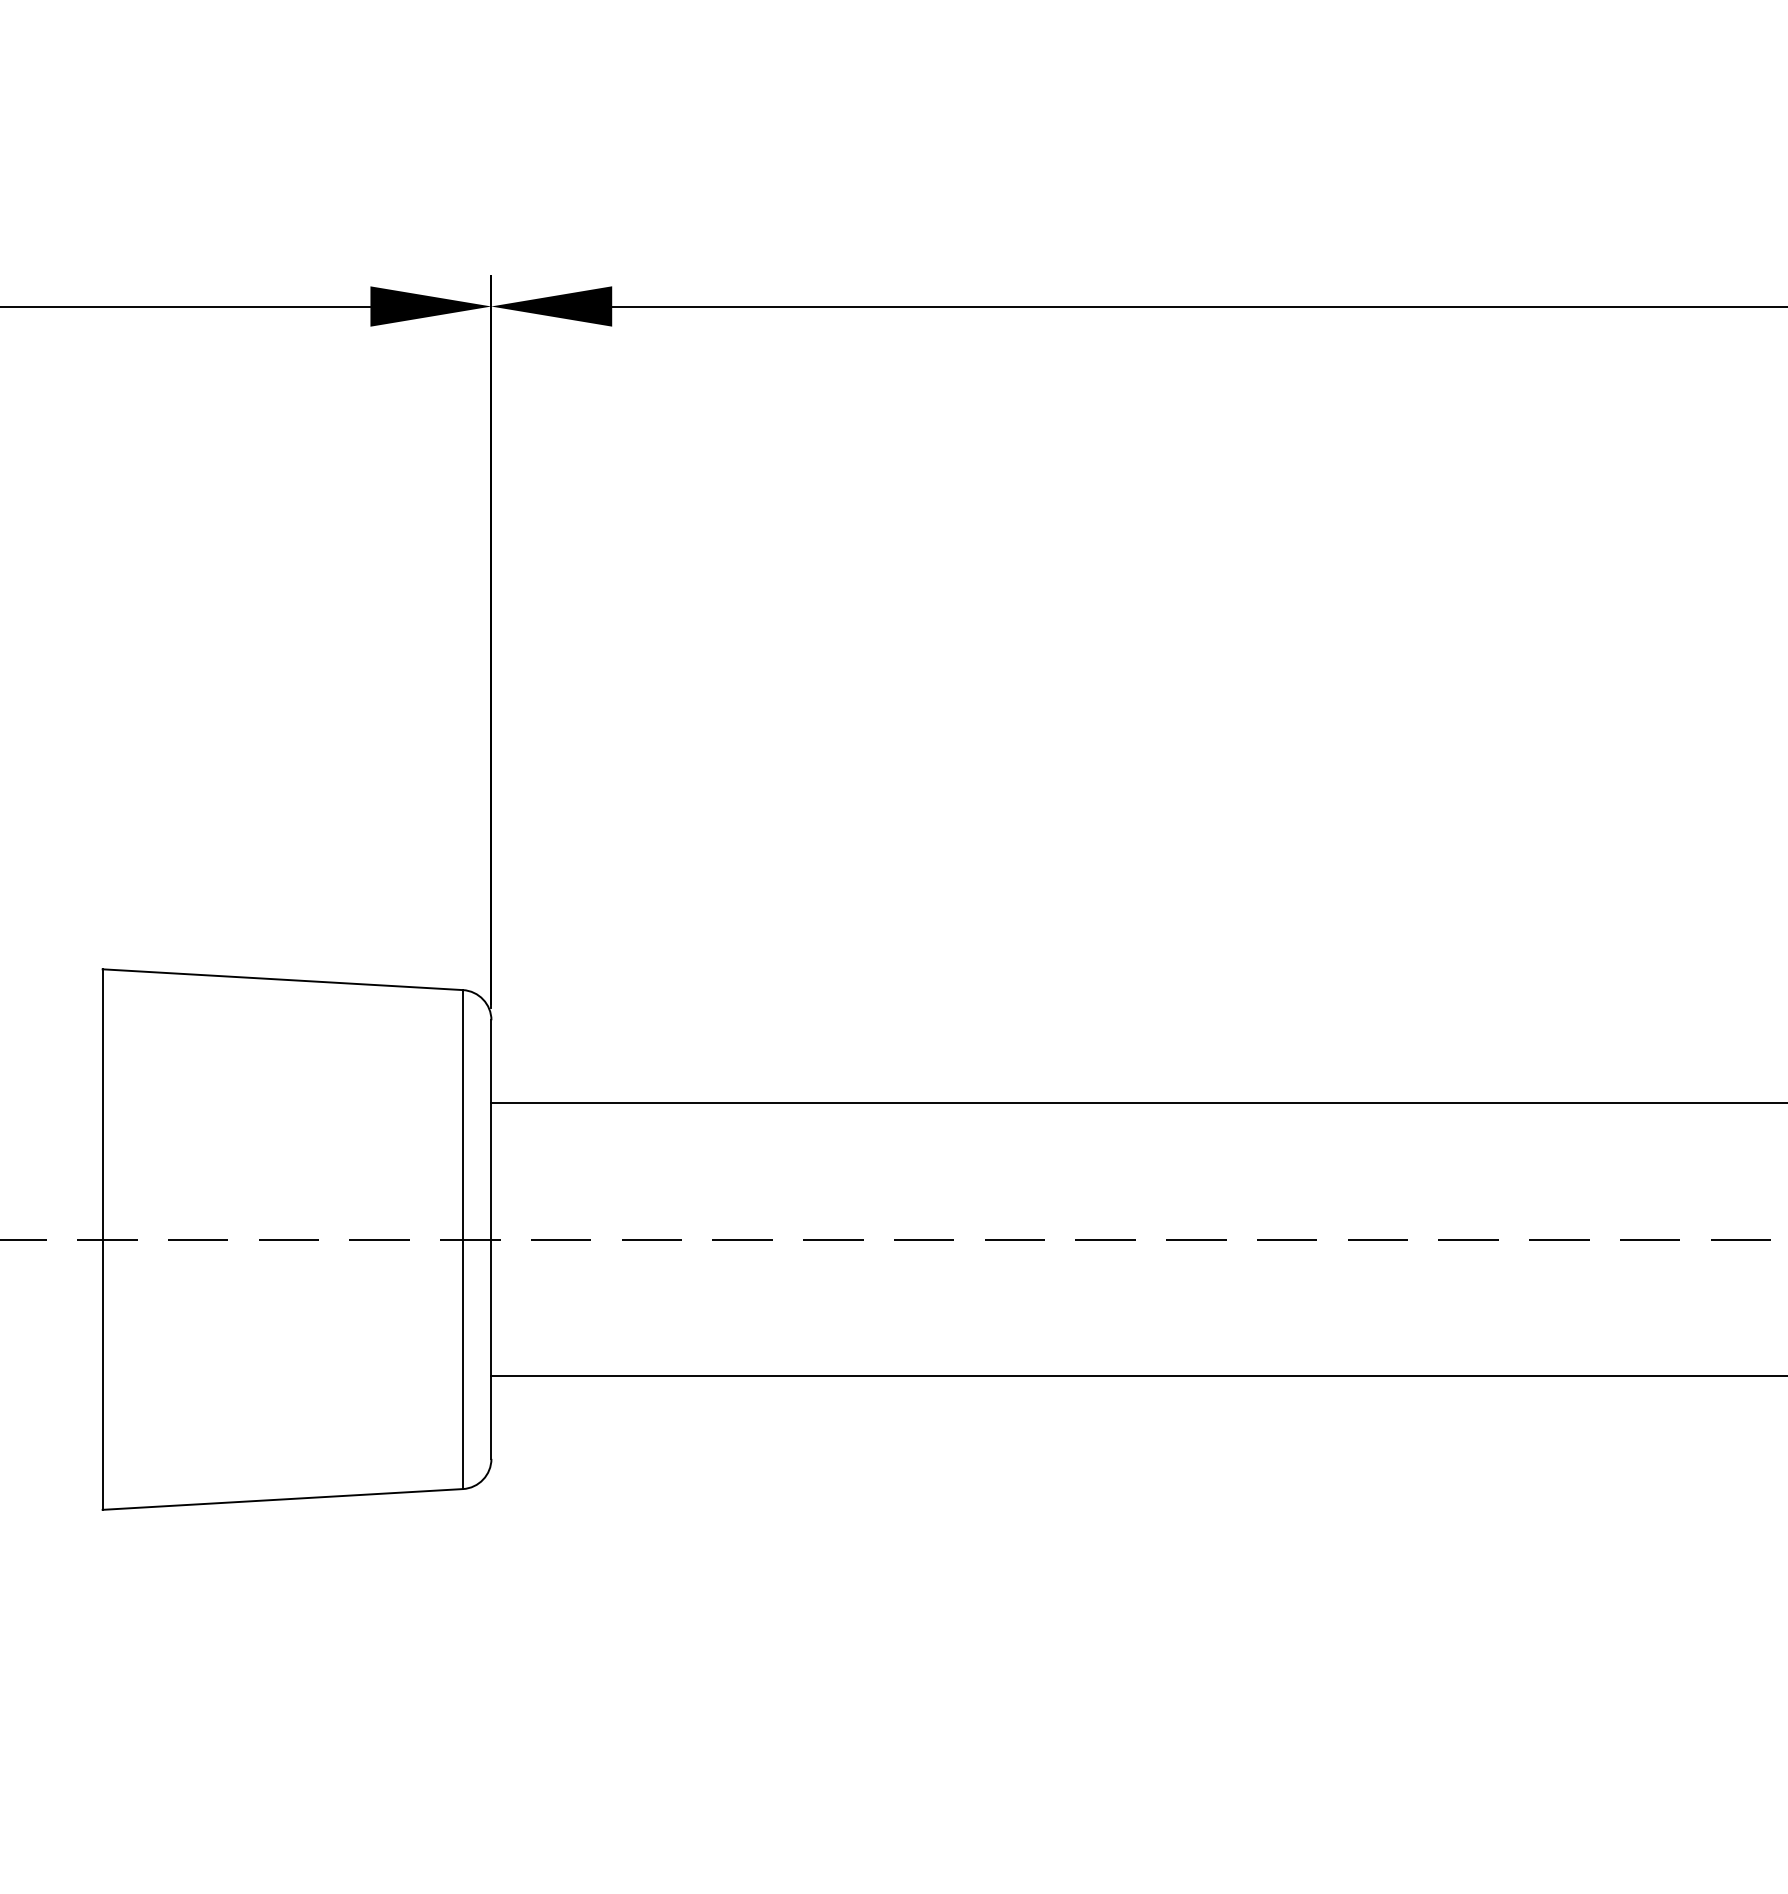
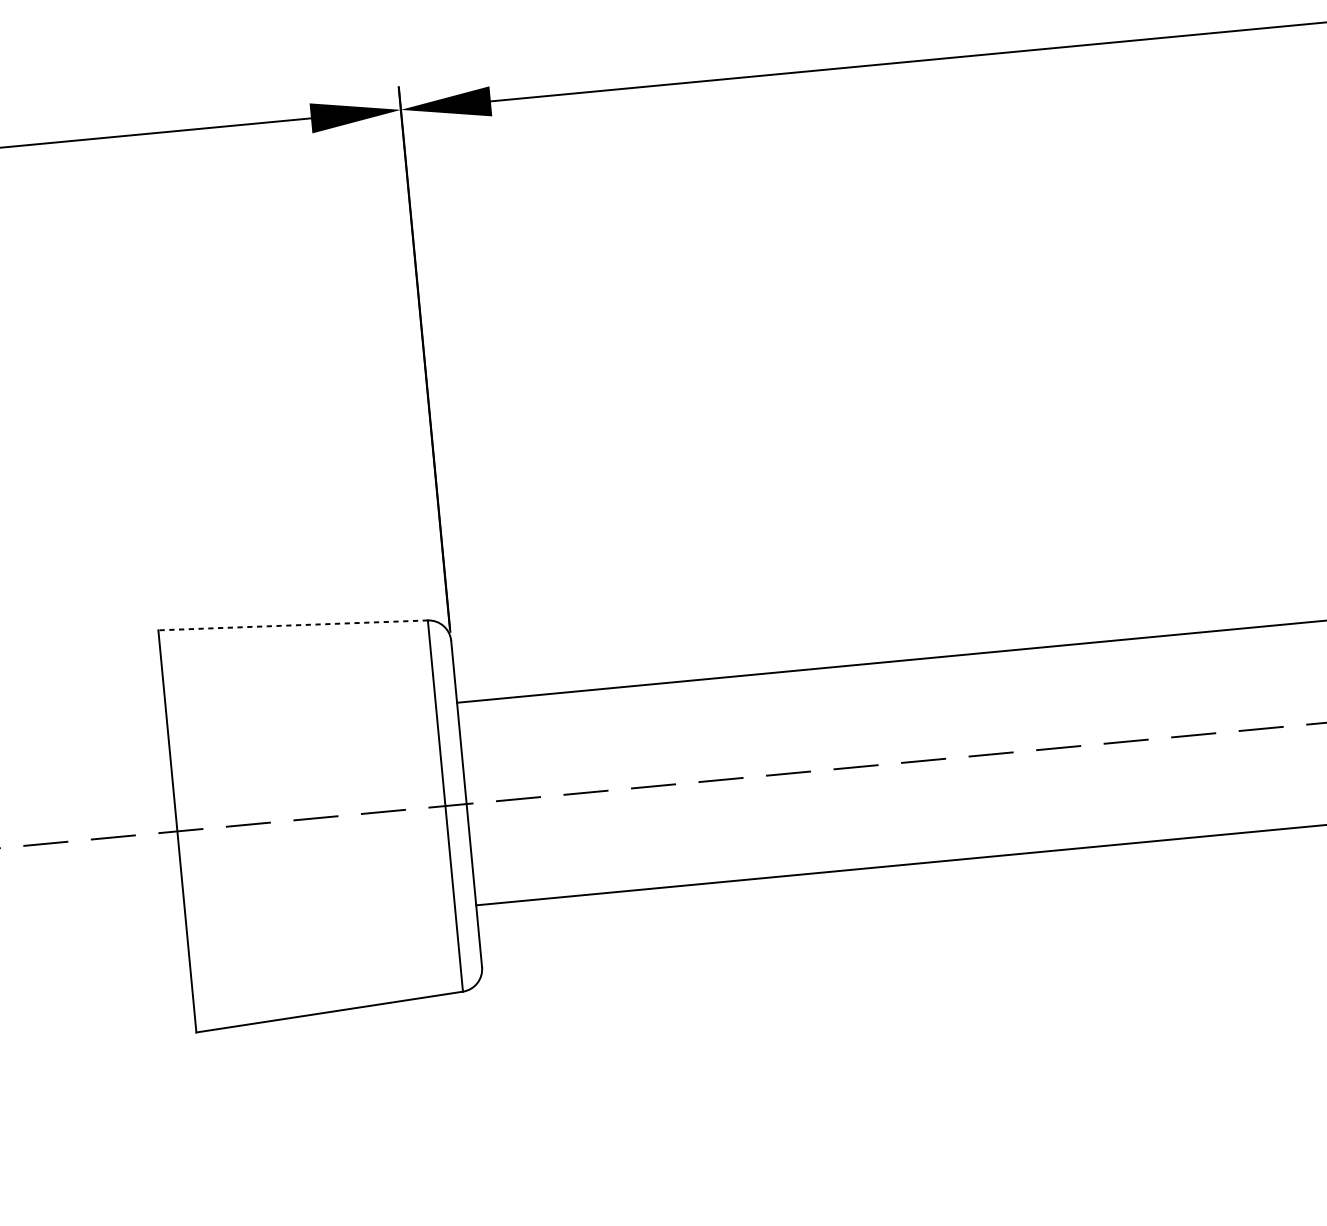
line: (282, 979) -> (292, 625), solid -> dashed

